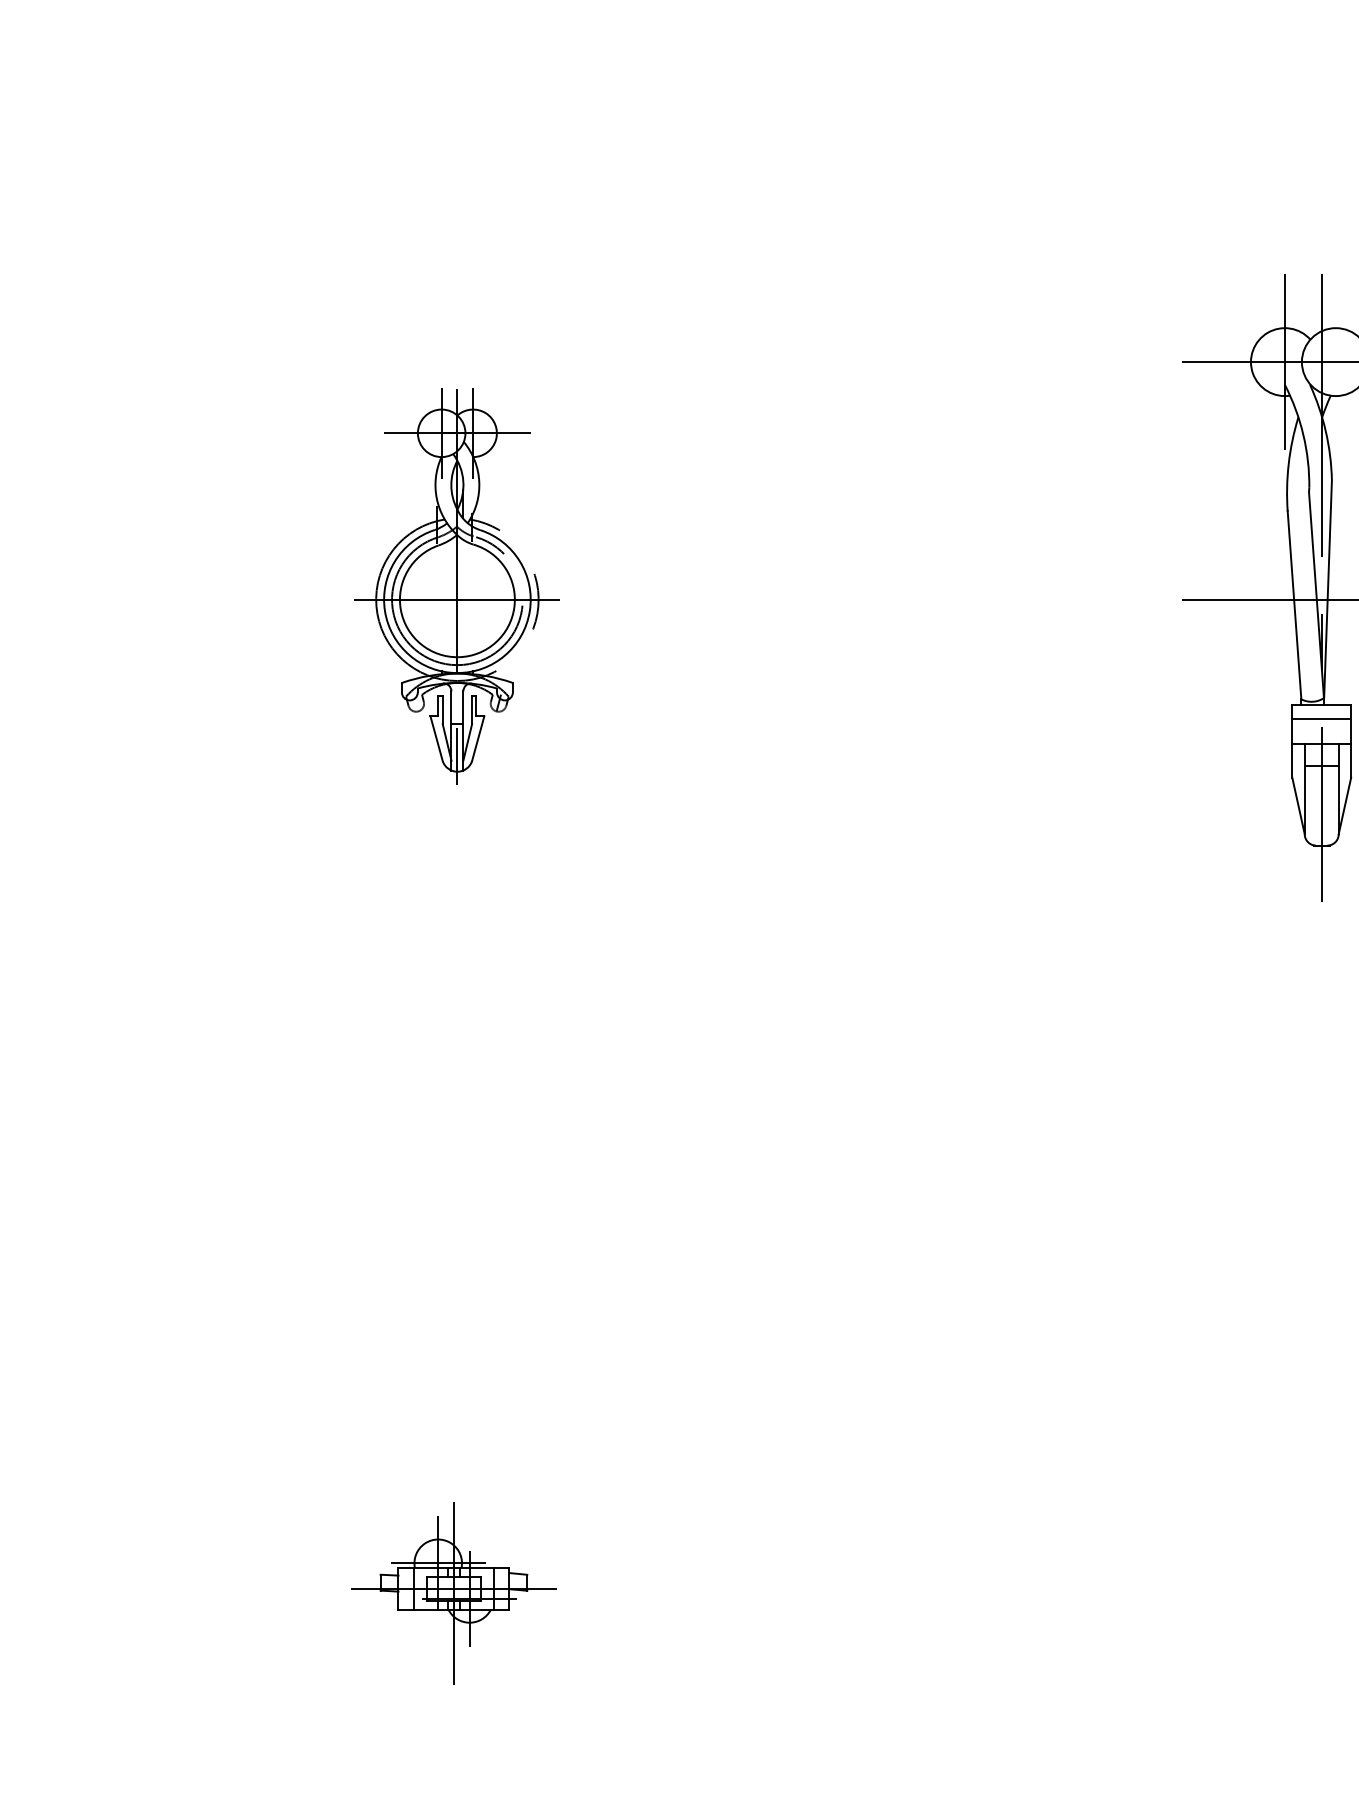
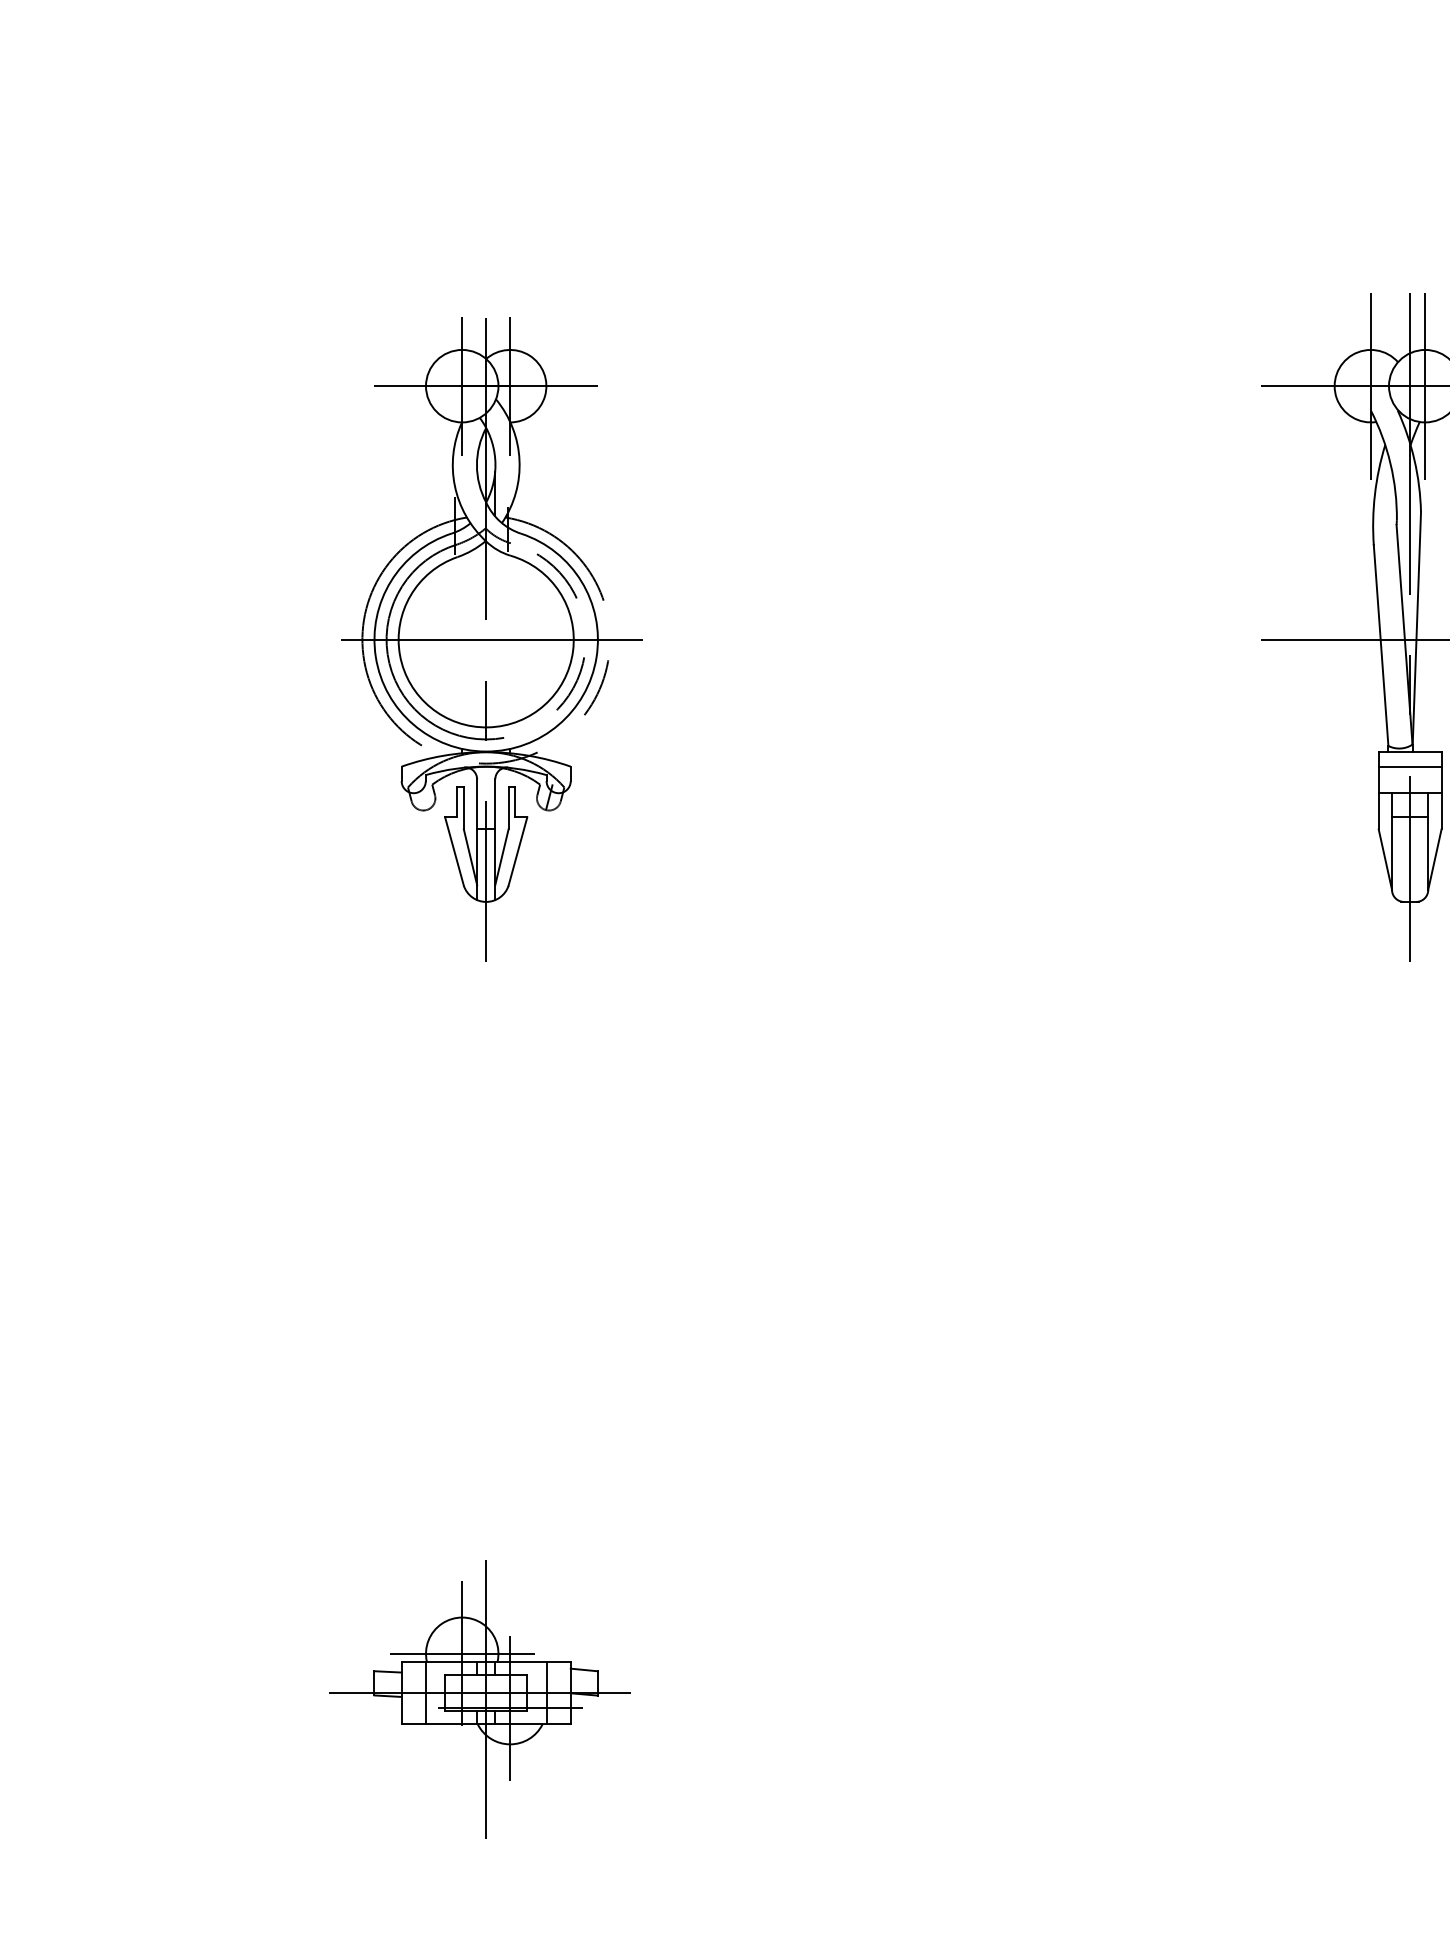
line: (1335, 361) -> (1424, 385), added
part: (461, 599) -> (492, 639), size x1.43
part: (449, 1593) -> (479, 1699), size x1.43

